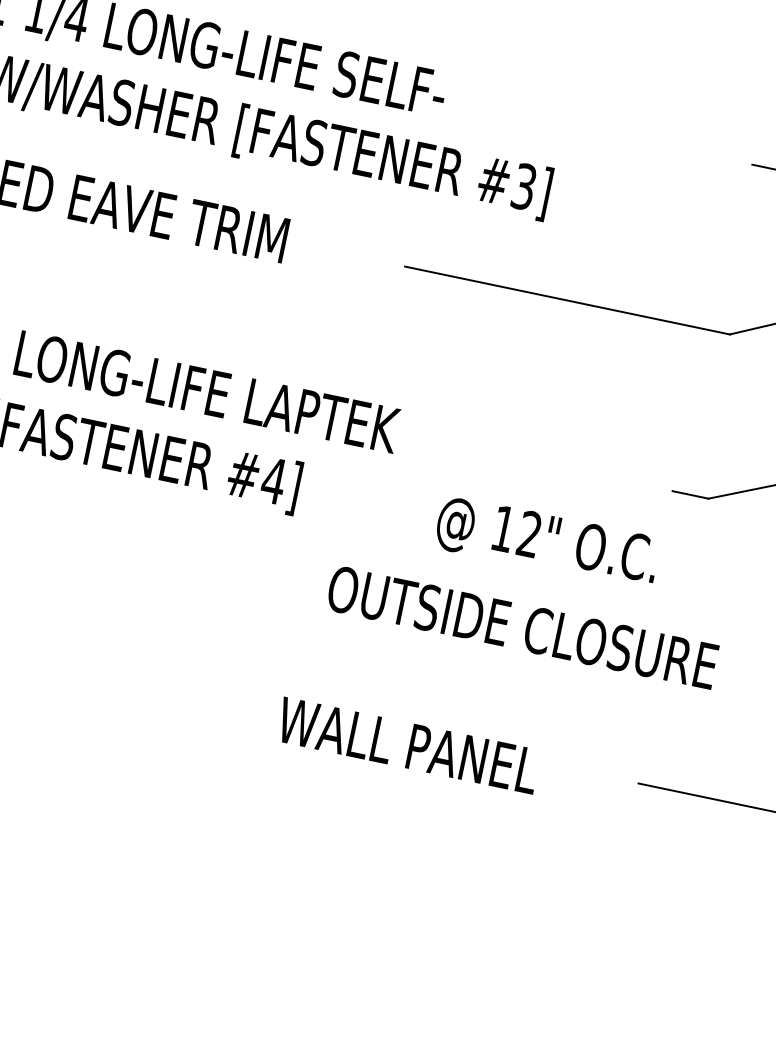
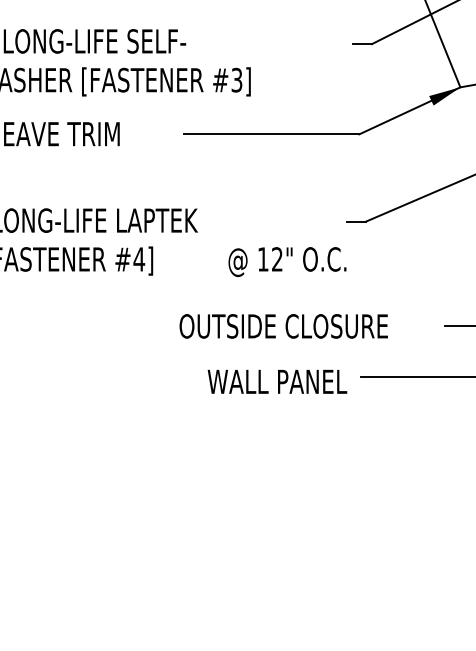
text: (522, 627) -> (283, 326), moved
text: (408, 745) -> (277, 381), moved

